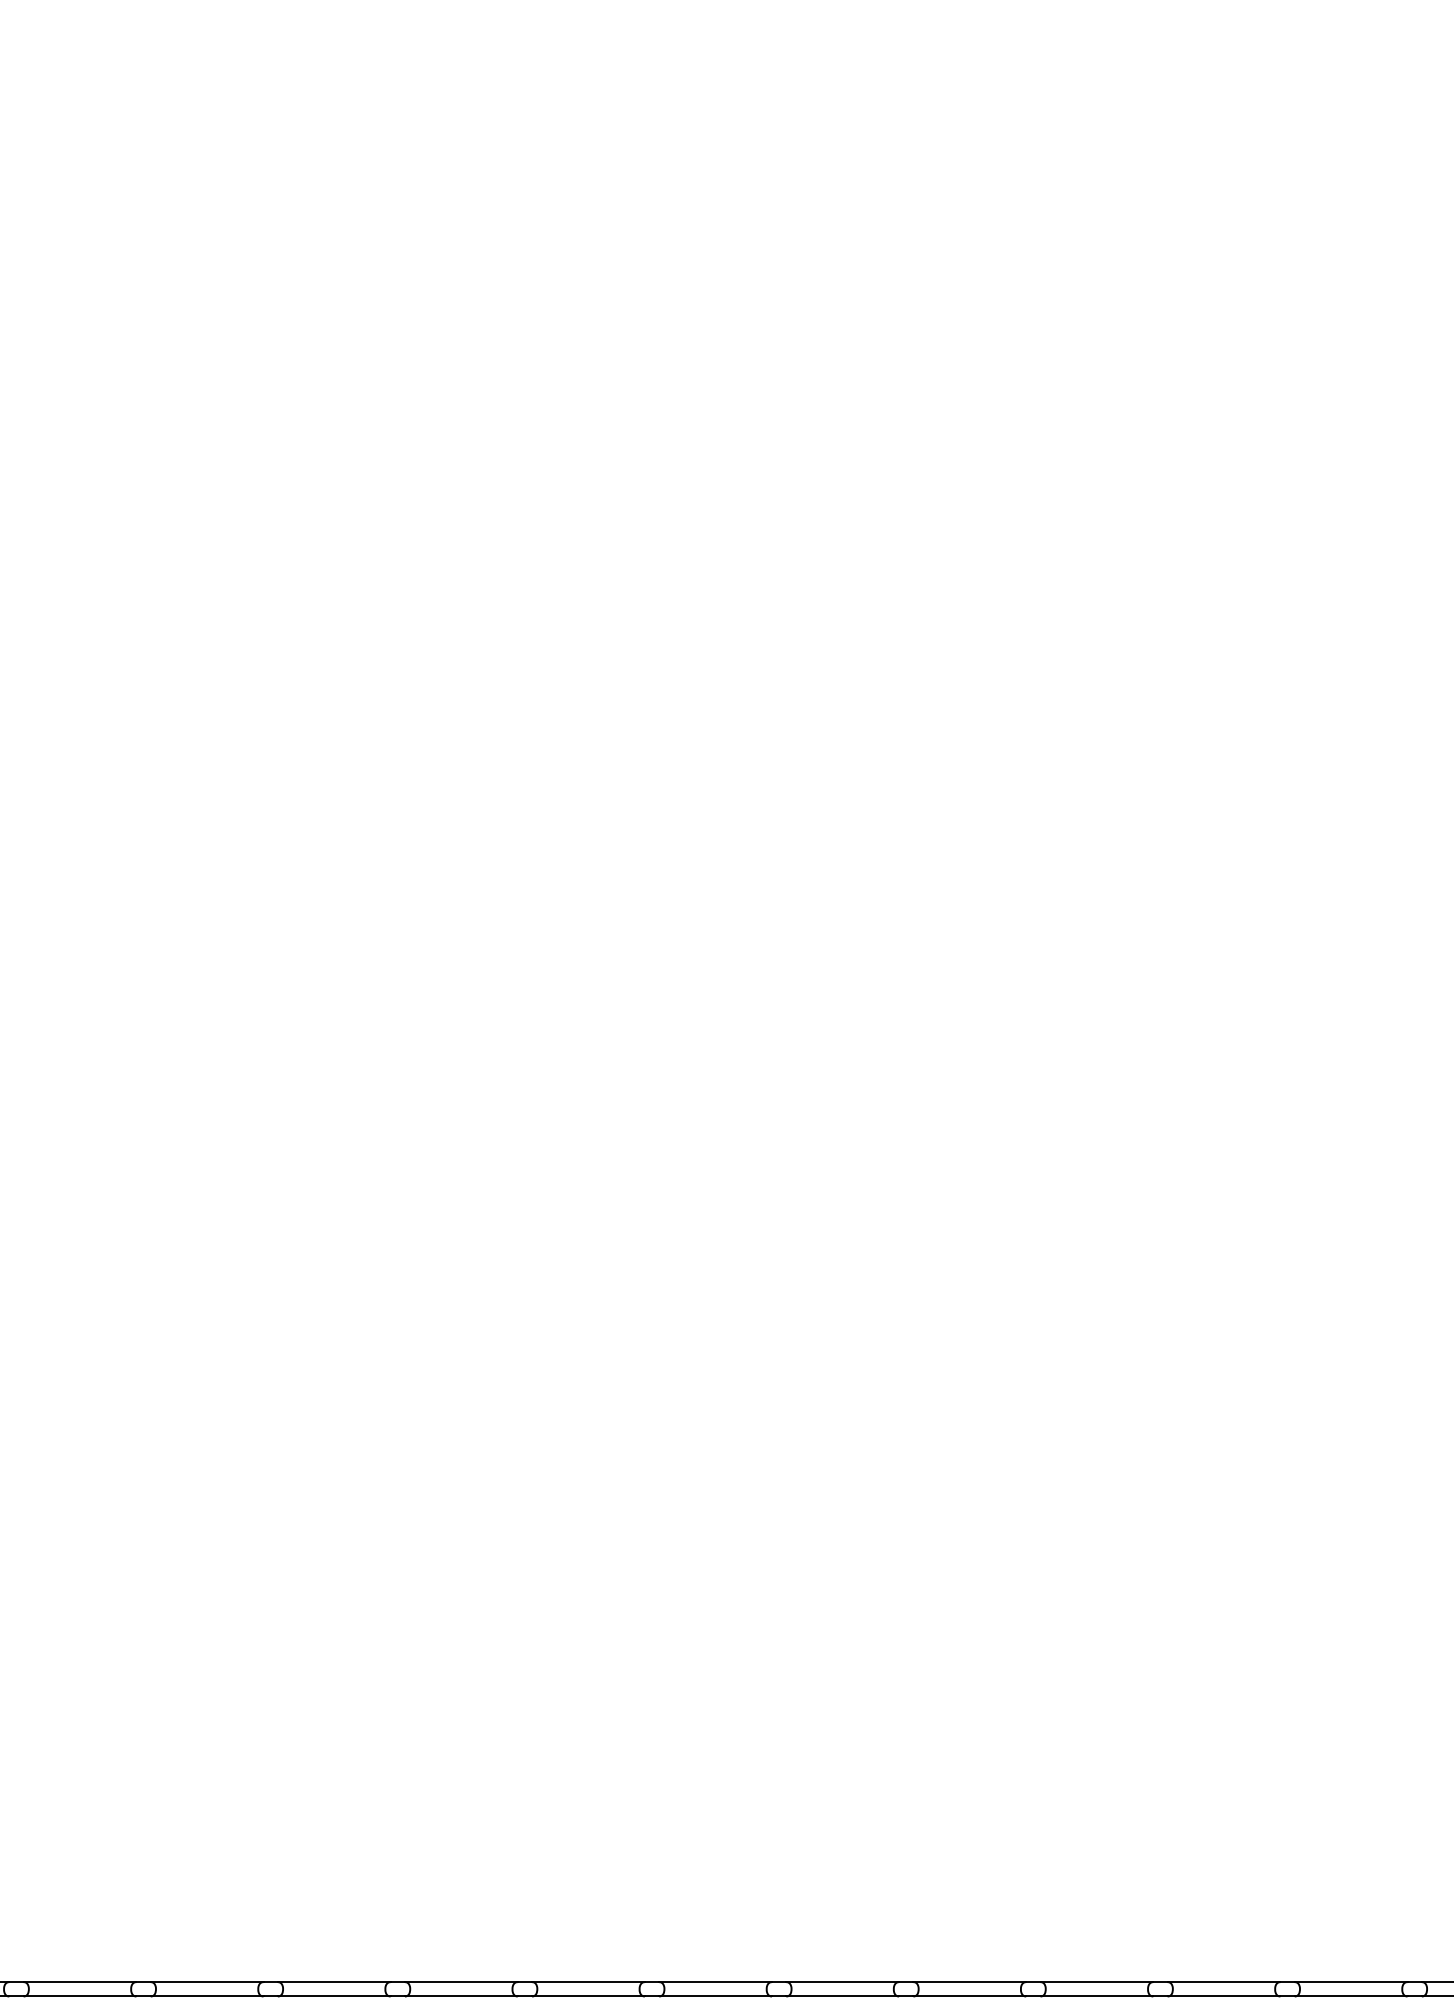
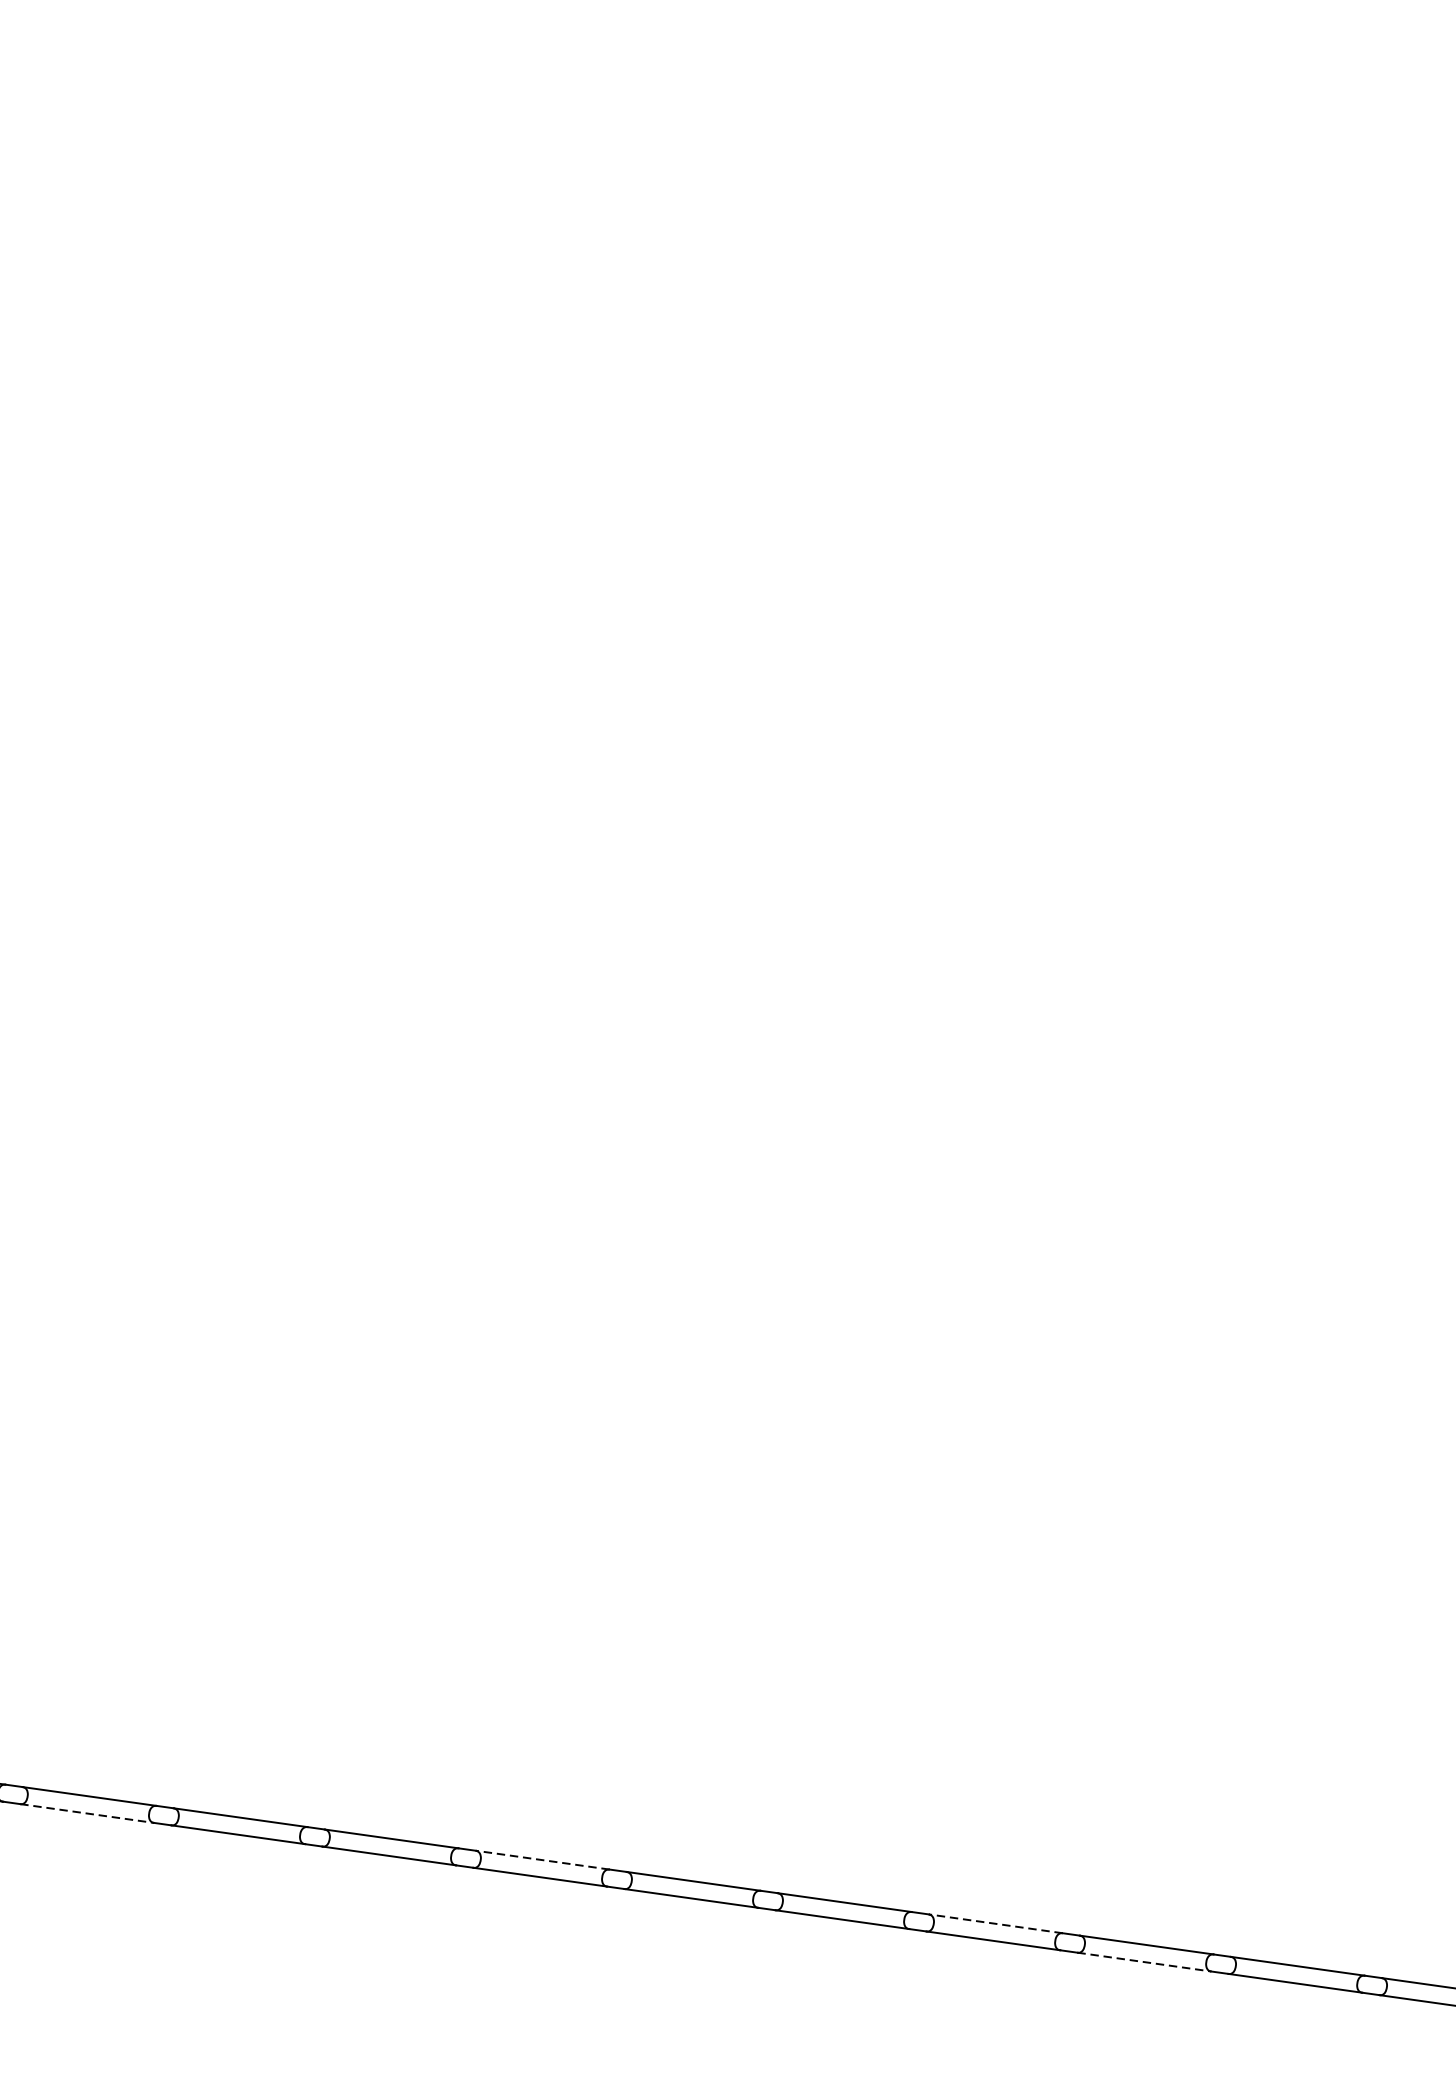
line: (587, 1982) -> (541, 1860), solid -> dashed
line: (969, 1982) -> (995, 1924), solid -> dashed
line: (207, 1996) -> (87, 1813), solid -> dashed
line: (1097, 1996) -> (1145, 1962), solid -> dashed

